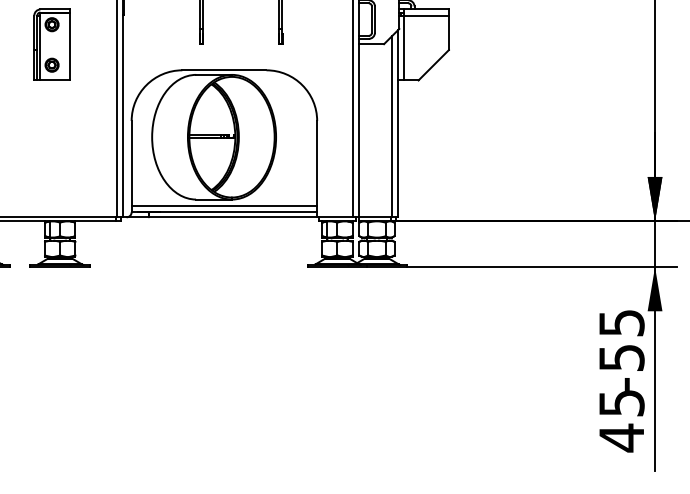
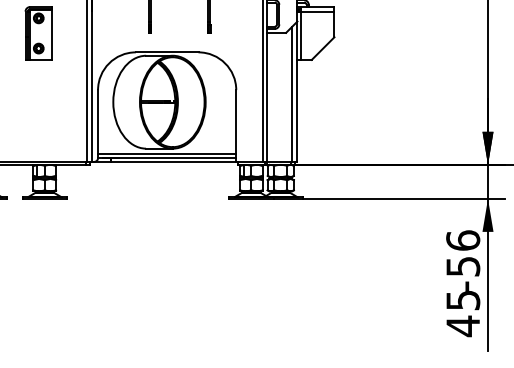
text: (622, 322) -> (463, 240), -55 -> -56

